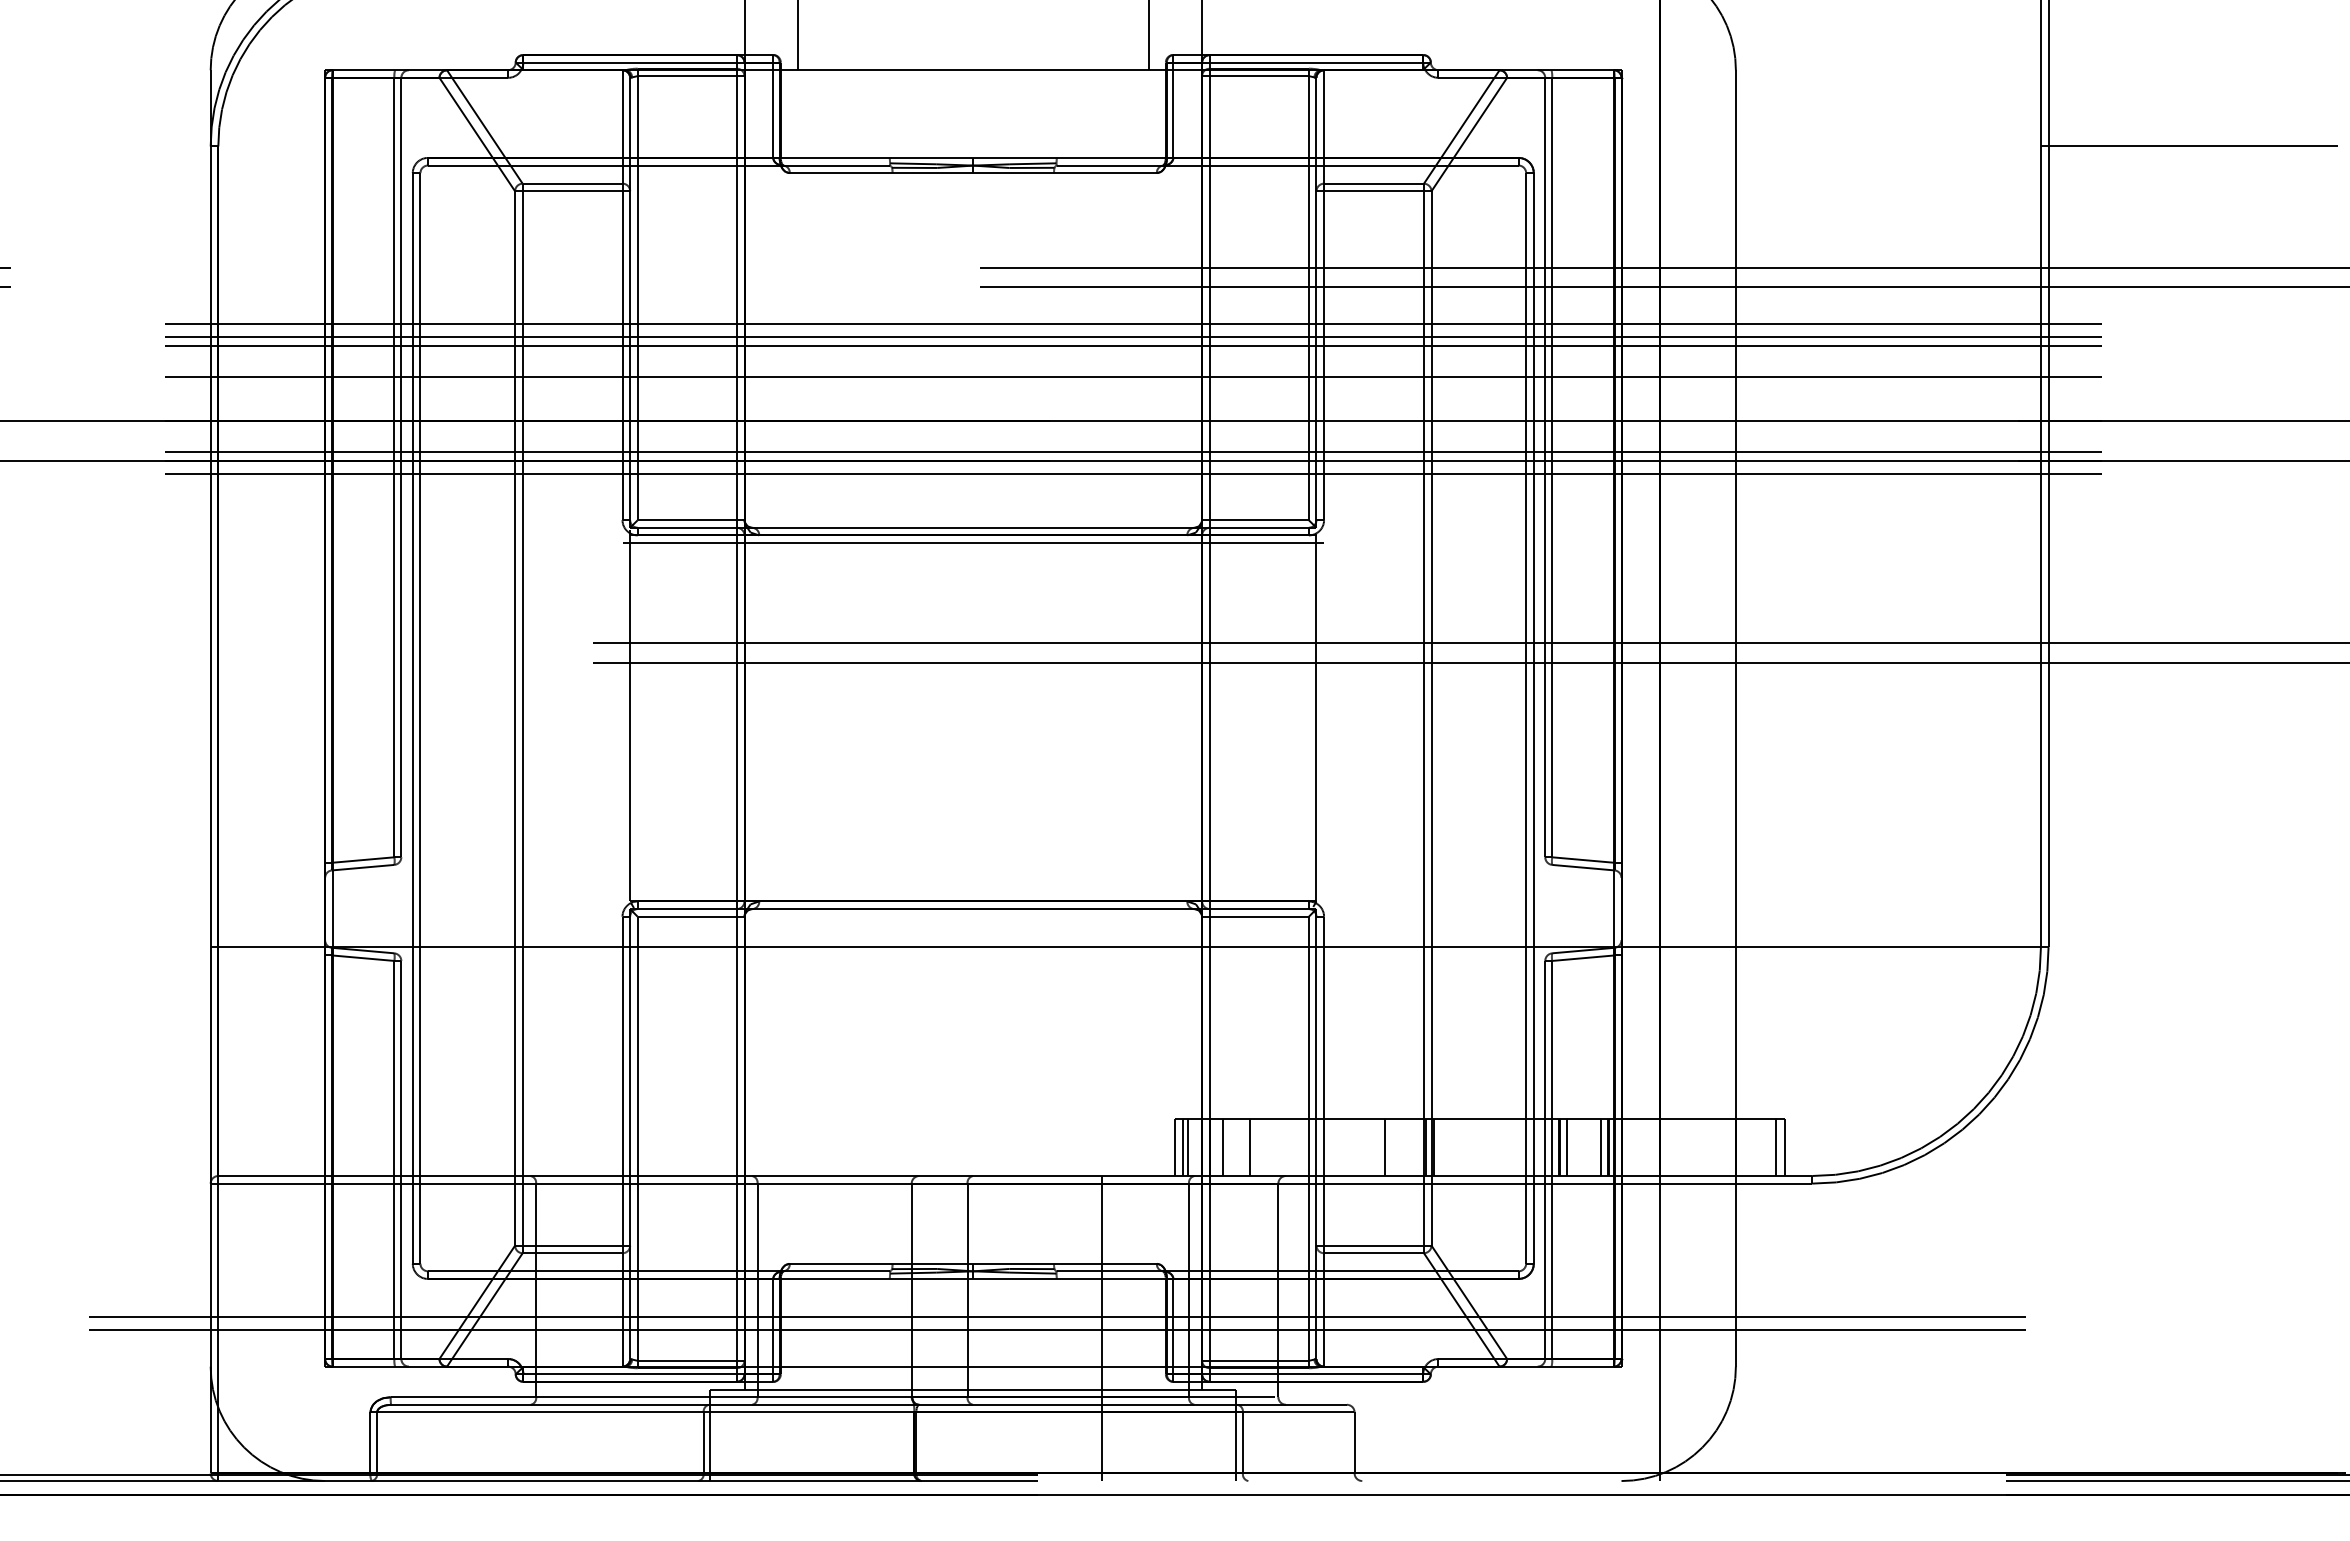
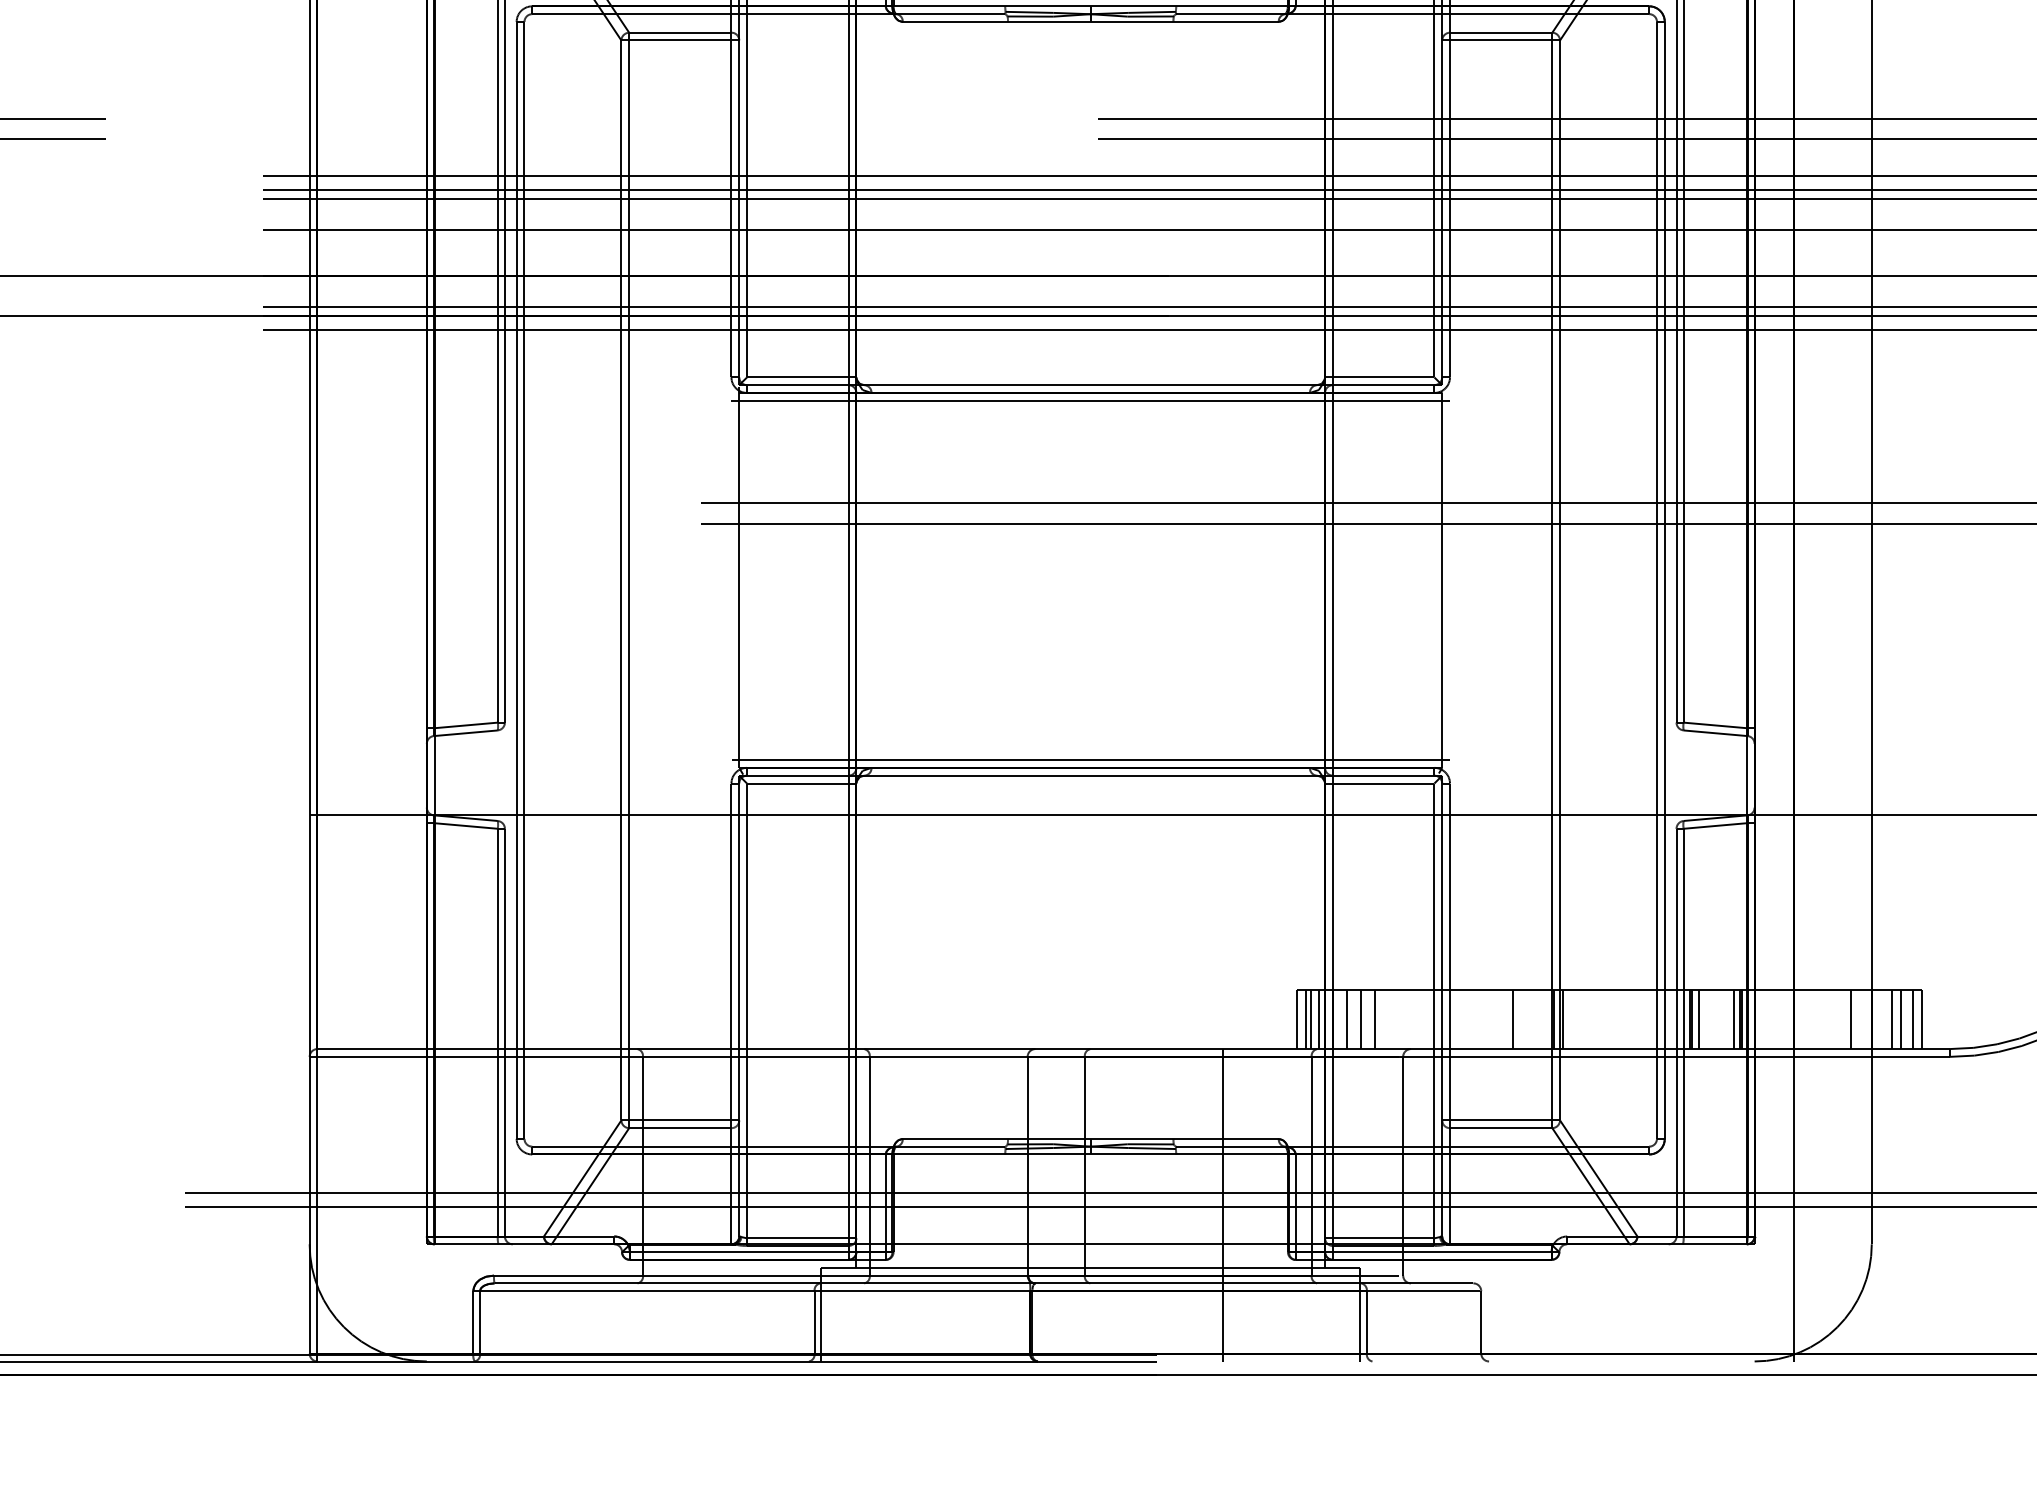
line: (973, 893) -> (1090, 759), added
line: (1196, 1147) -> (1319, 1019), added
line: (1236, 1147) -> (1360, 1019), added
line: (1715, 1147) -> (1850, 1019), added
line: (1755, 1147) -> (1891, 1019), added
line: (1764, 1147) -> (1901, 1019), added

